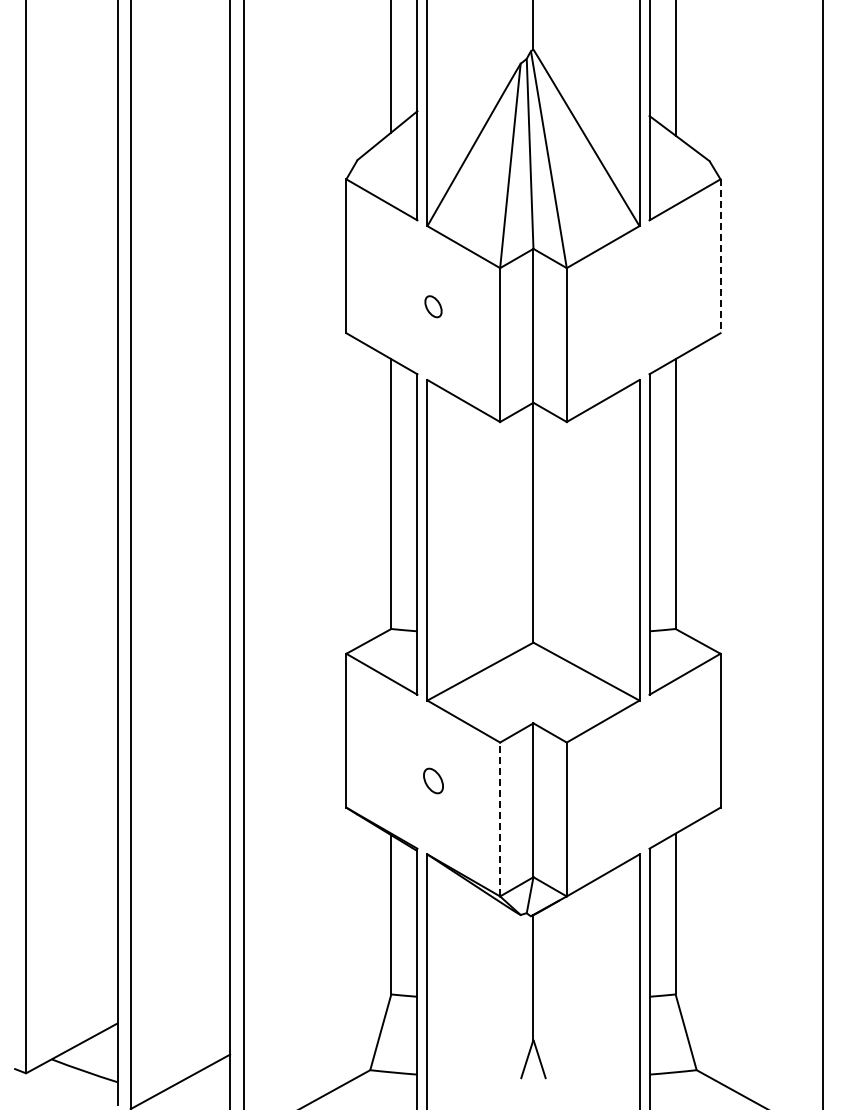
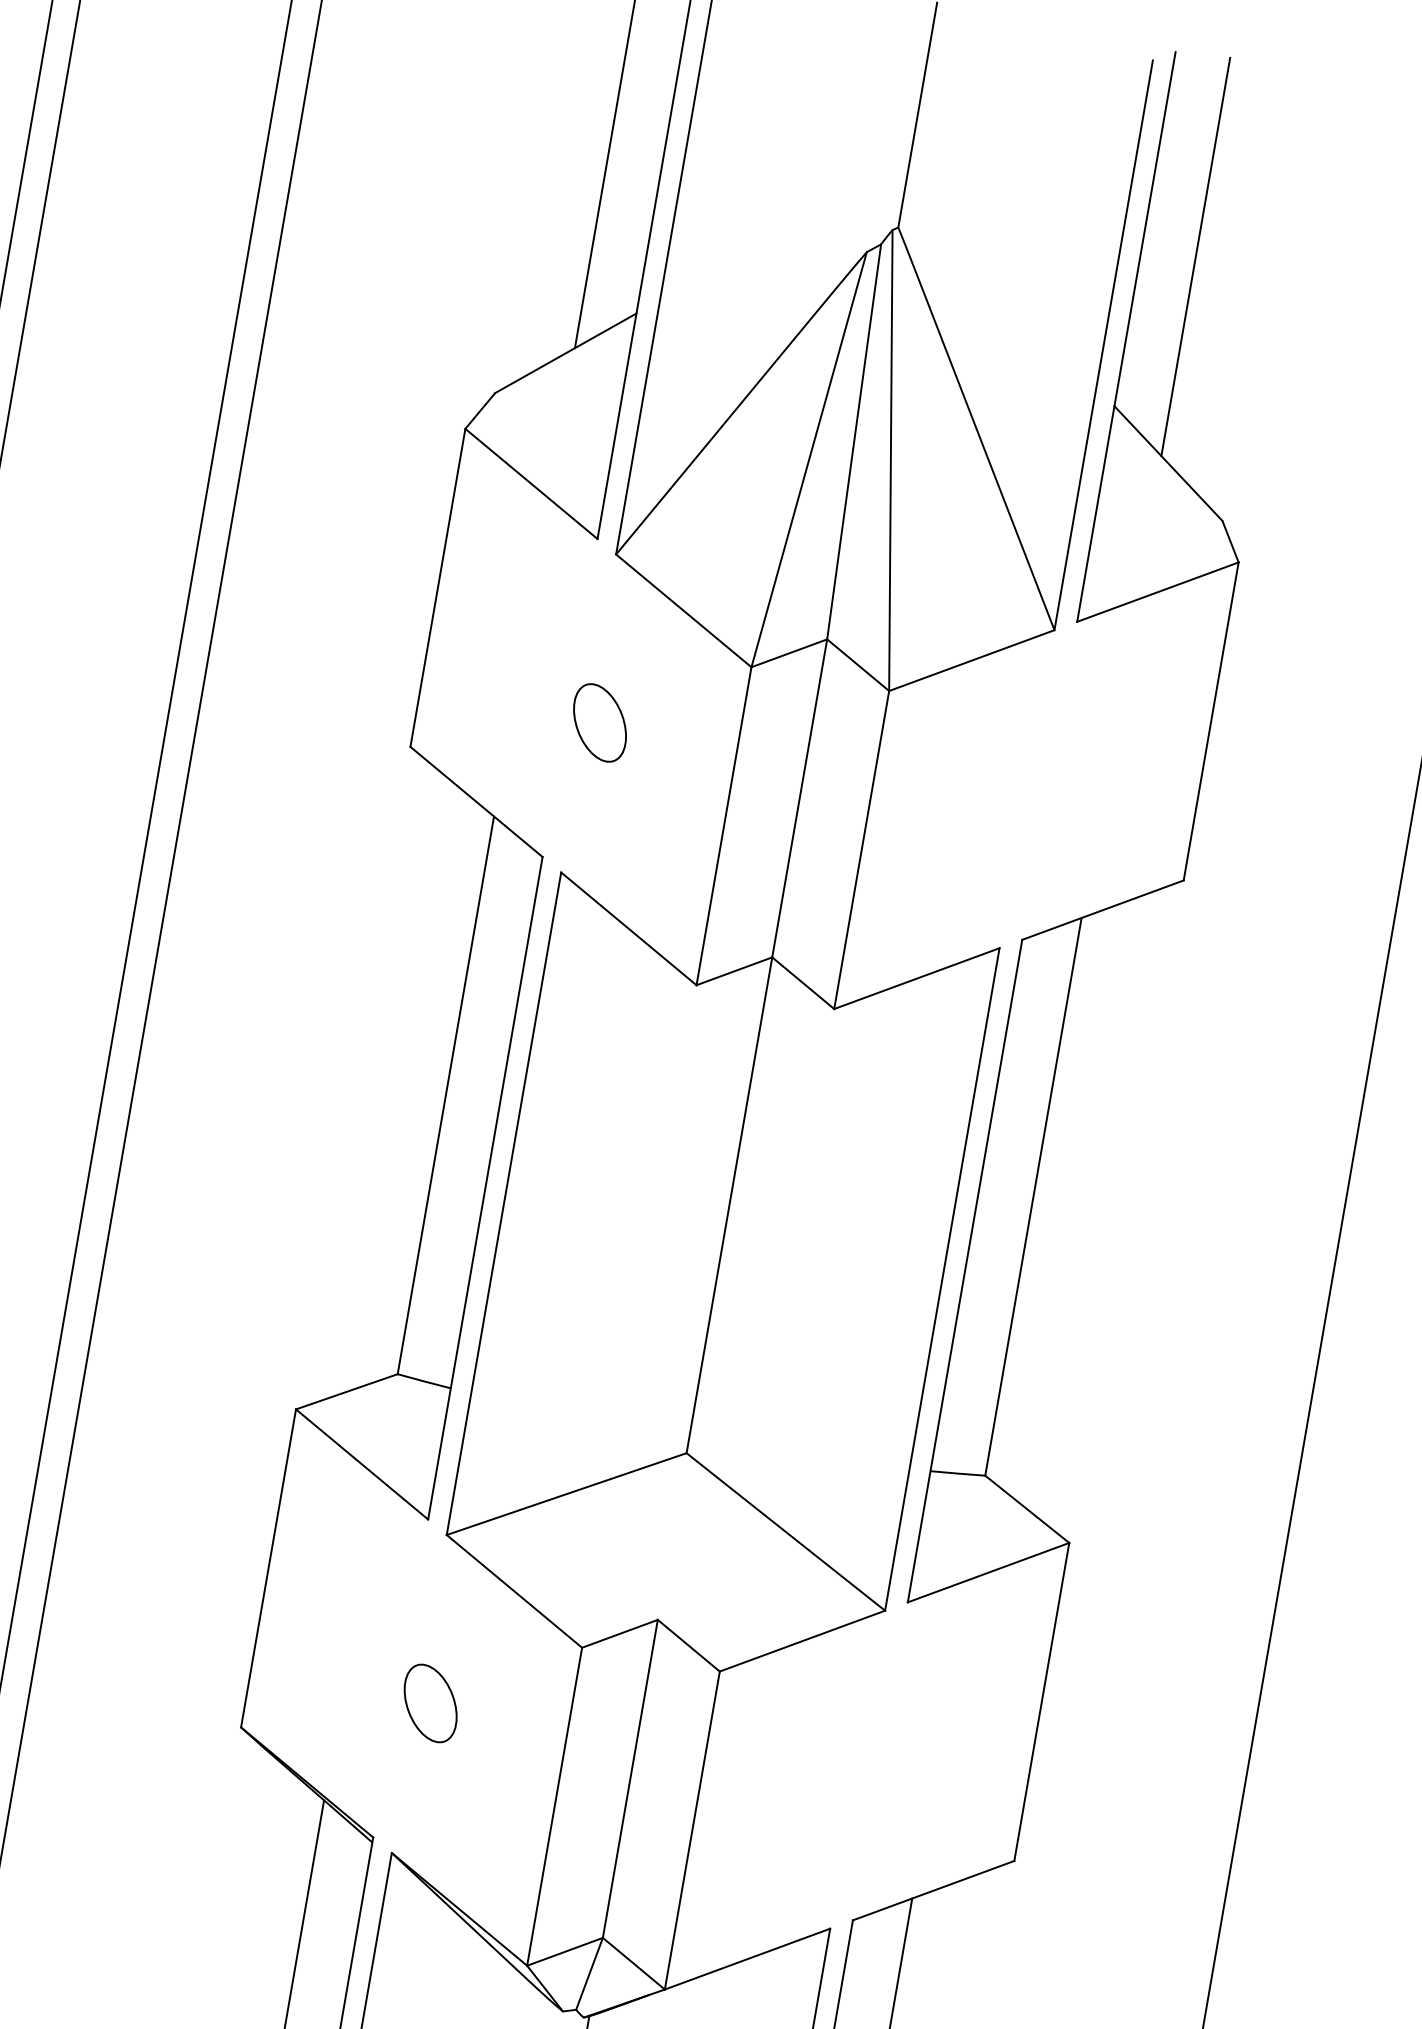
line: (720, 256) -> (1210, 721), dashed -> solid
part: (433, 306) -> (600, 722), size x1.67
part: (433, 780) -> (430, 1702), size x1.43
line: (500, 819) -> (555, 1806), dashed -> solid

